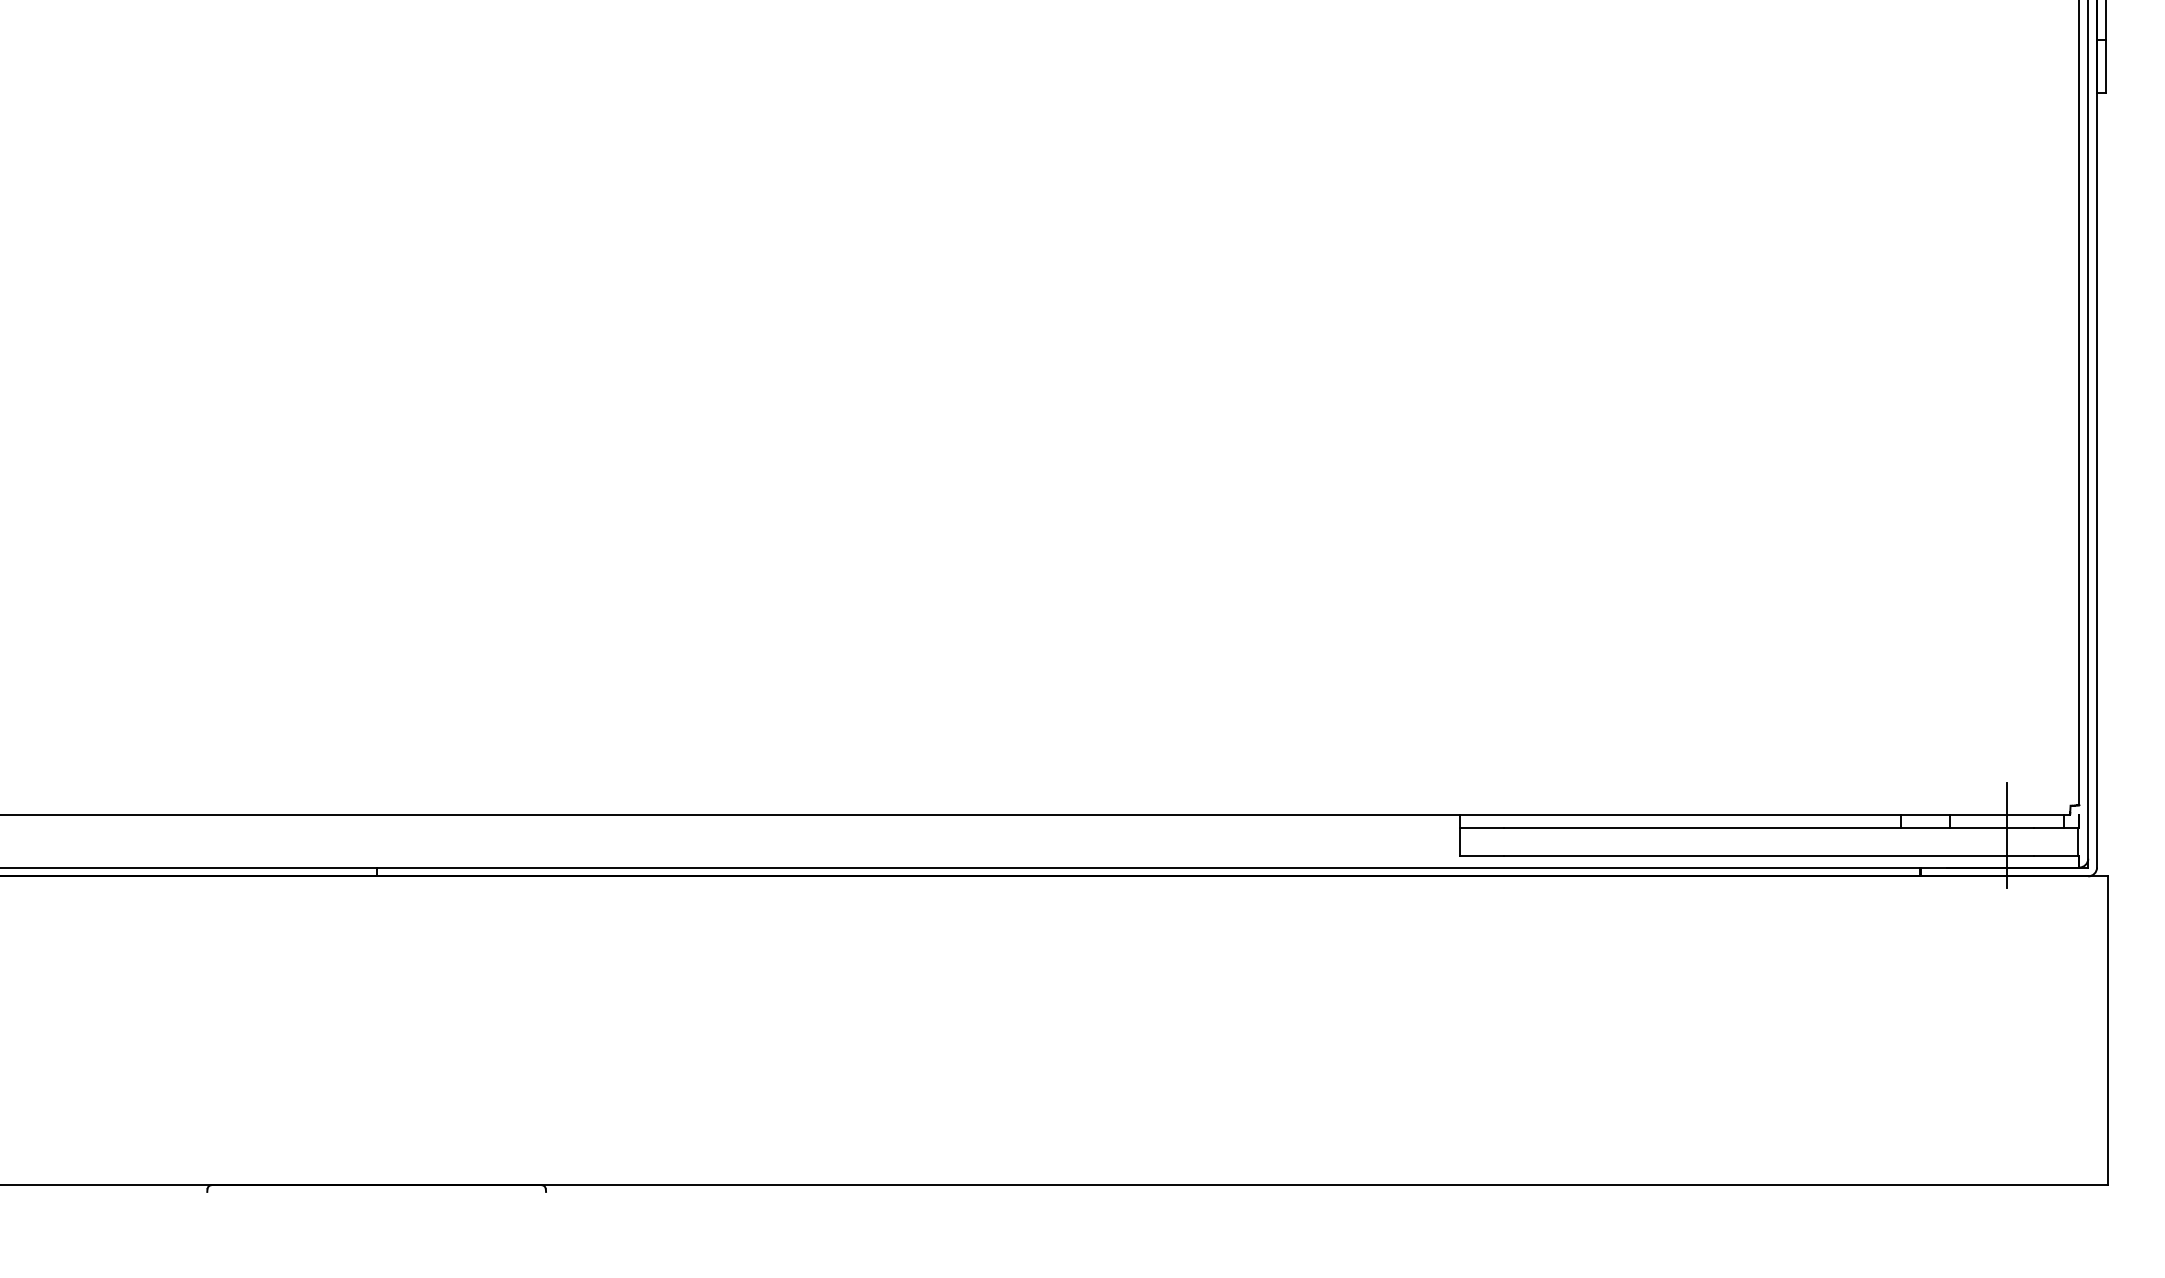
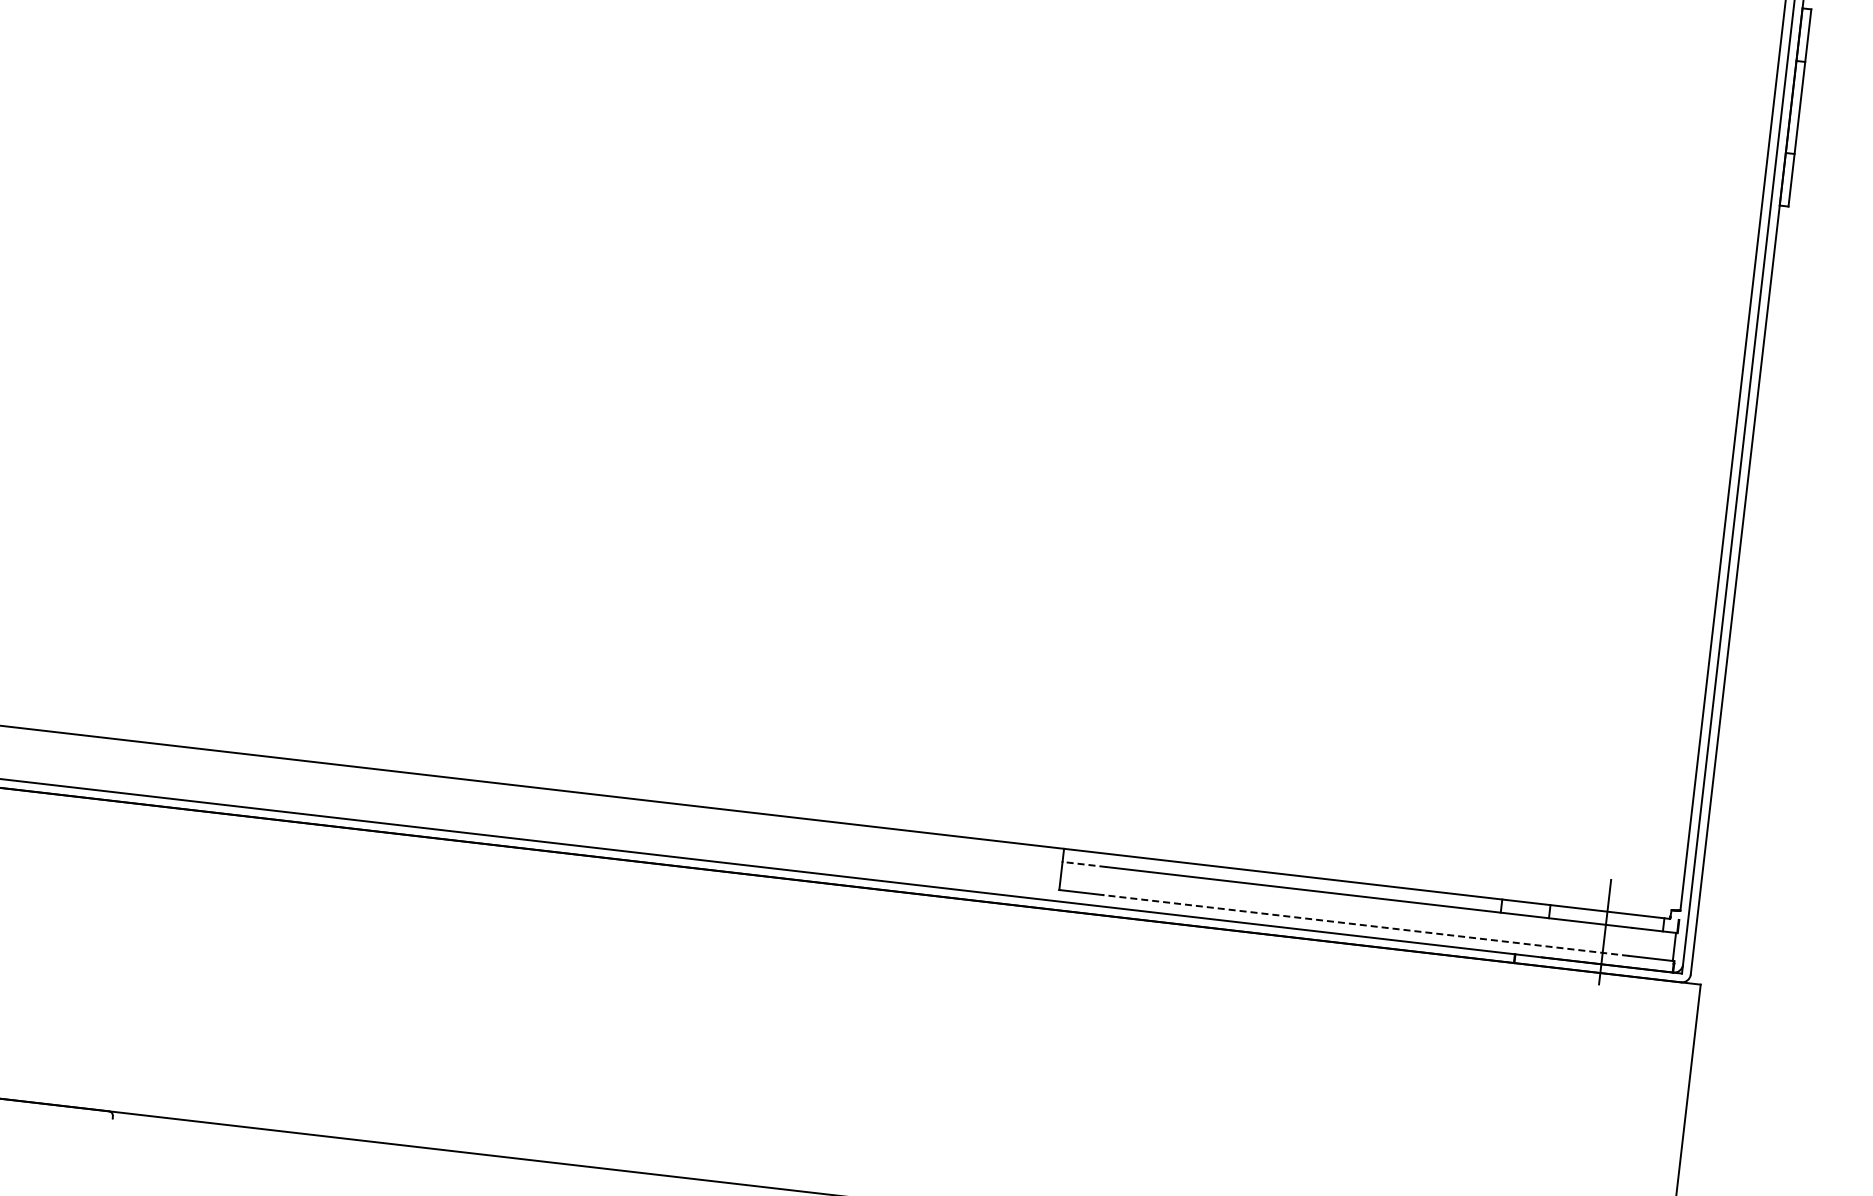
line: (1481, 827) -> (1083, 864), solid -> dashed
line: (1768, 856) -> (1365, 925), solid -> dashed

